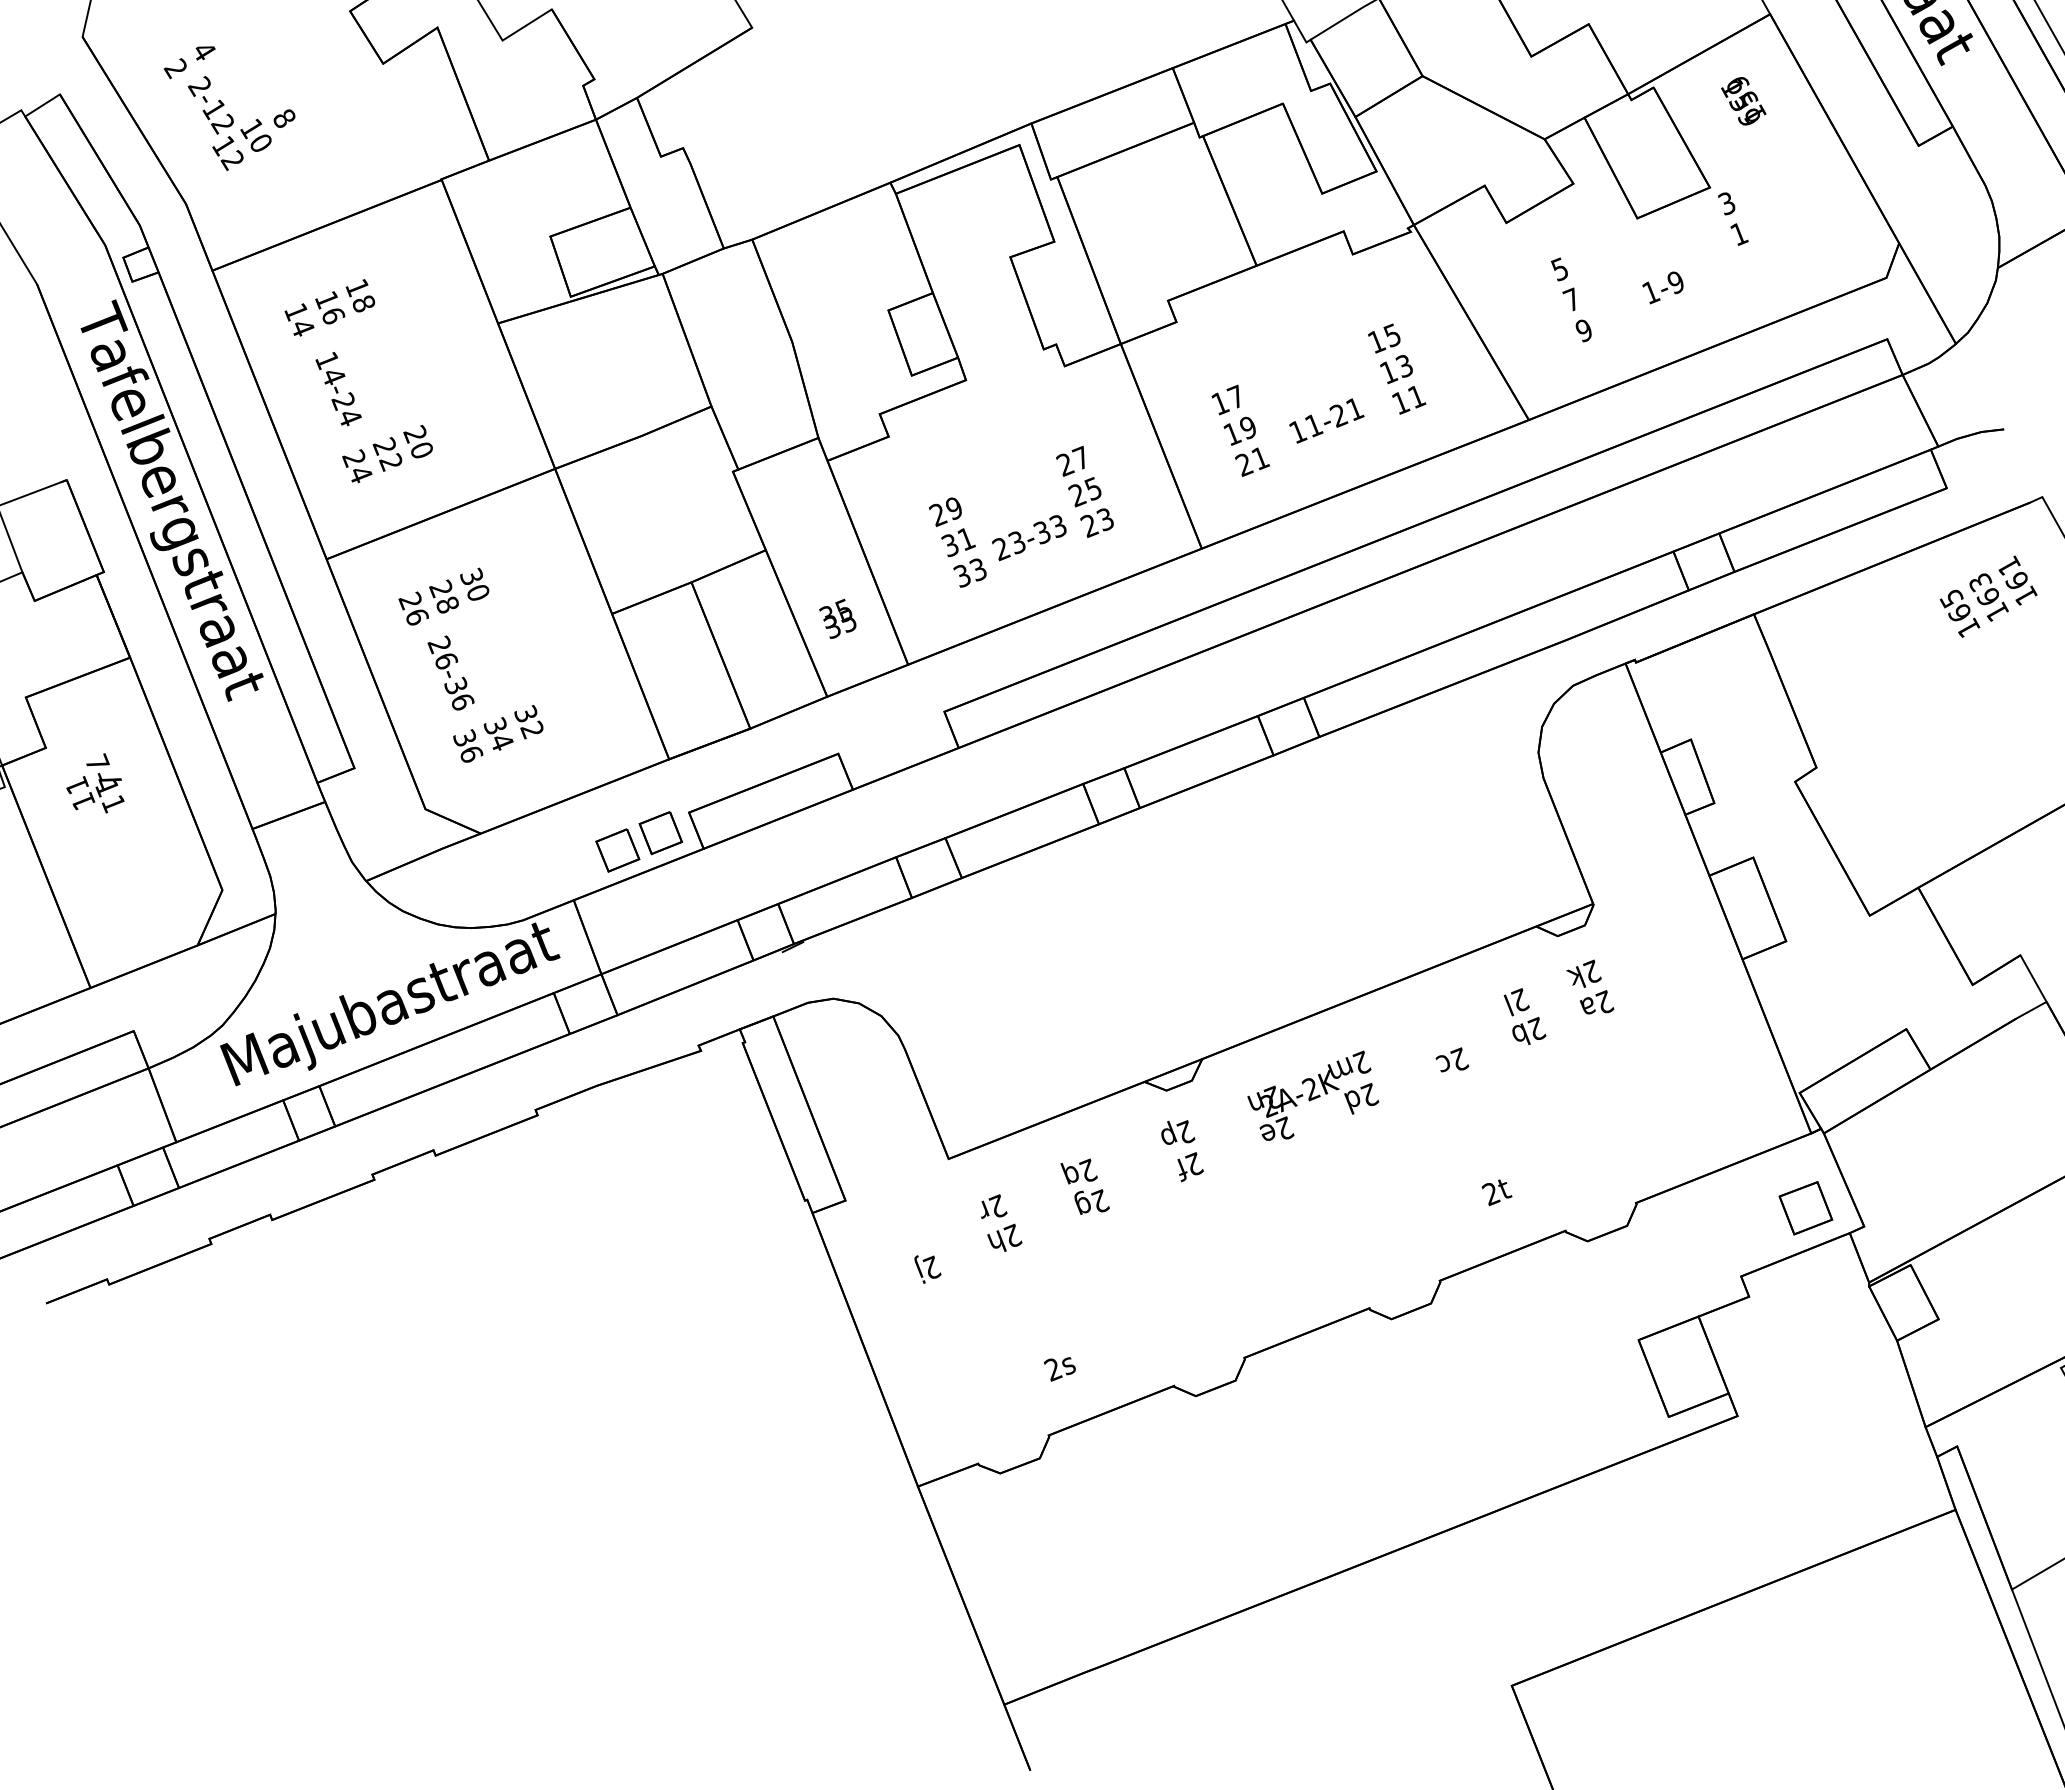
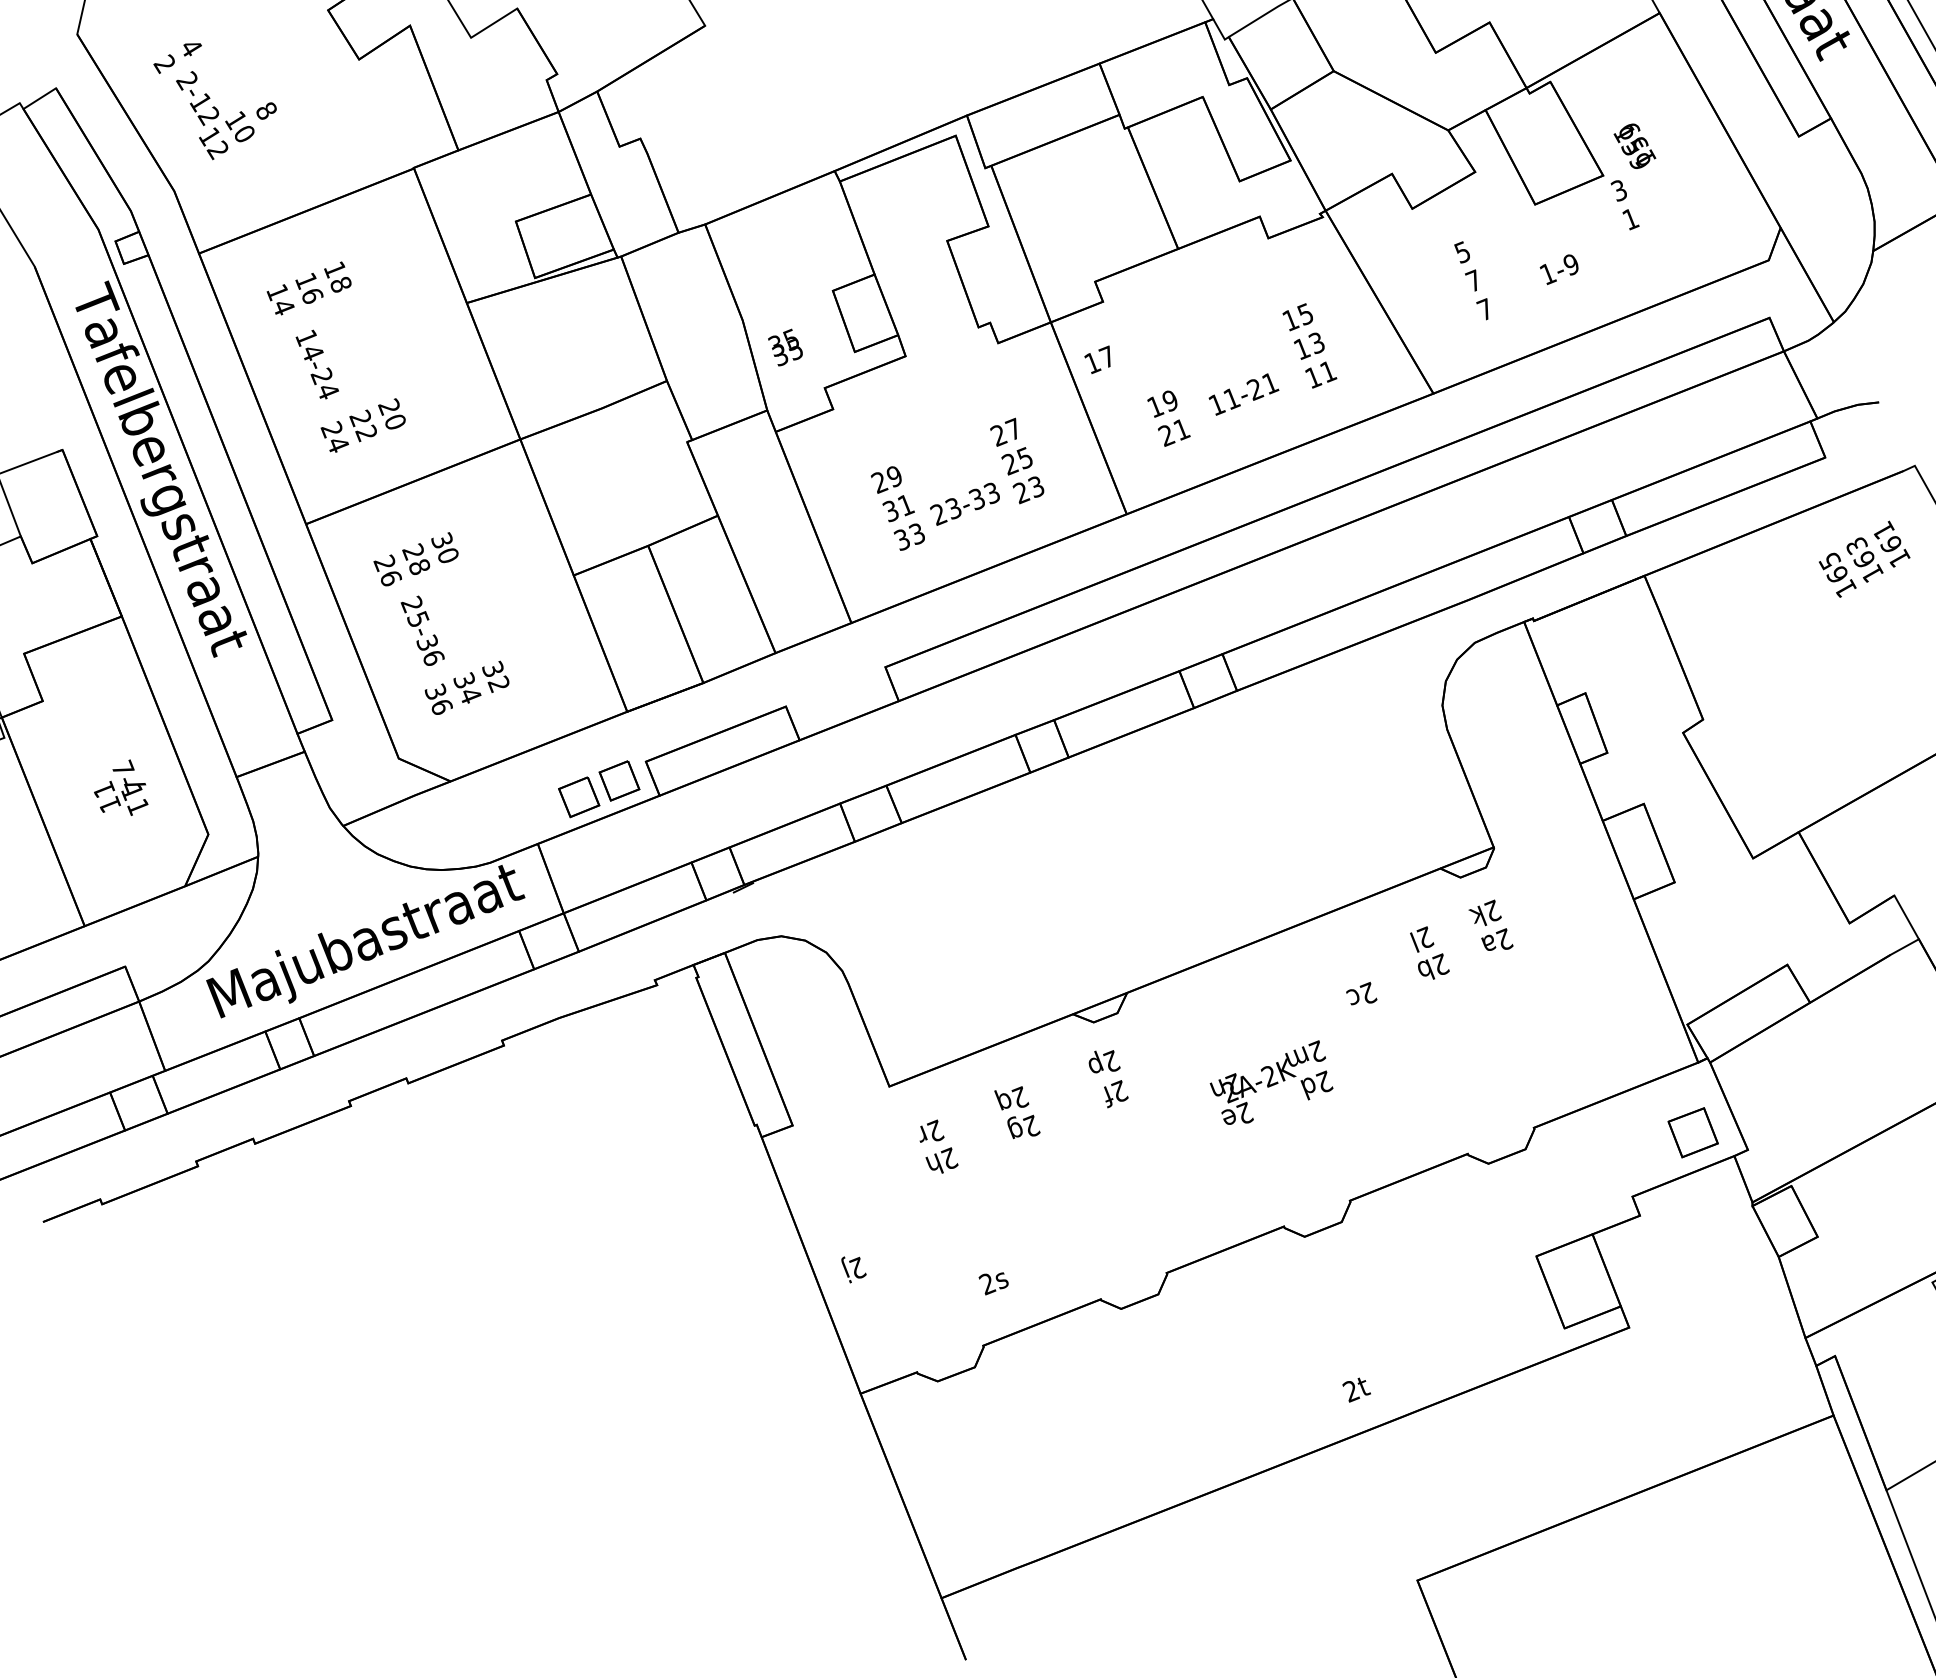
text: (1743, 101) -> (1634, 146), moved
text: (1582, 330) -> (1483, 309), 9 -> 7
text: (1225, 399) -> (1097, 359), moved
text: (837, 618) -> (785, 347), moved
text: (445, 660) -> (417, 619), 26-36 -> 25-36
text: (95, 783) -> (121, 787), moved
text: (1313, 1095) -> (1271, 1082), moved
text: (1496, 1192) -> (1356, 1389), moved
text: (927, 1269) -> (853, 1269), moved

